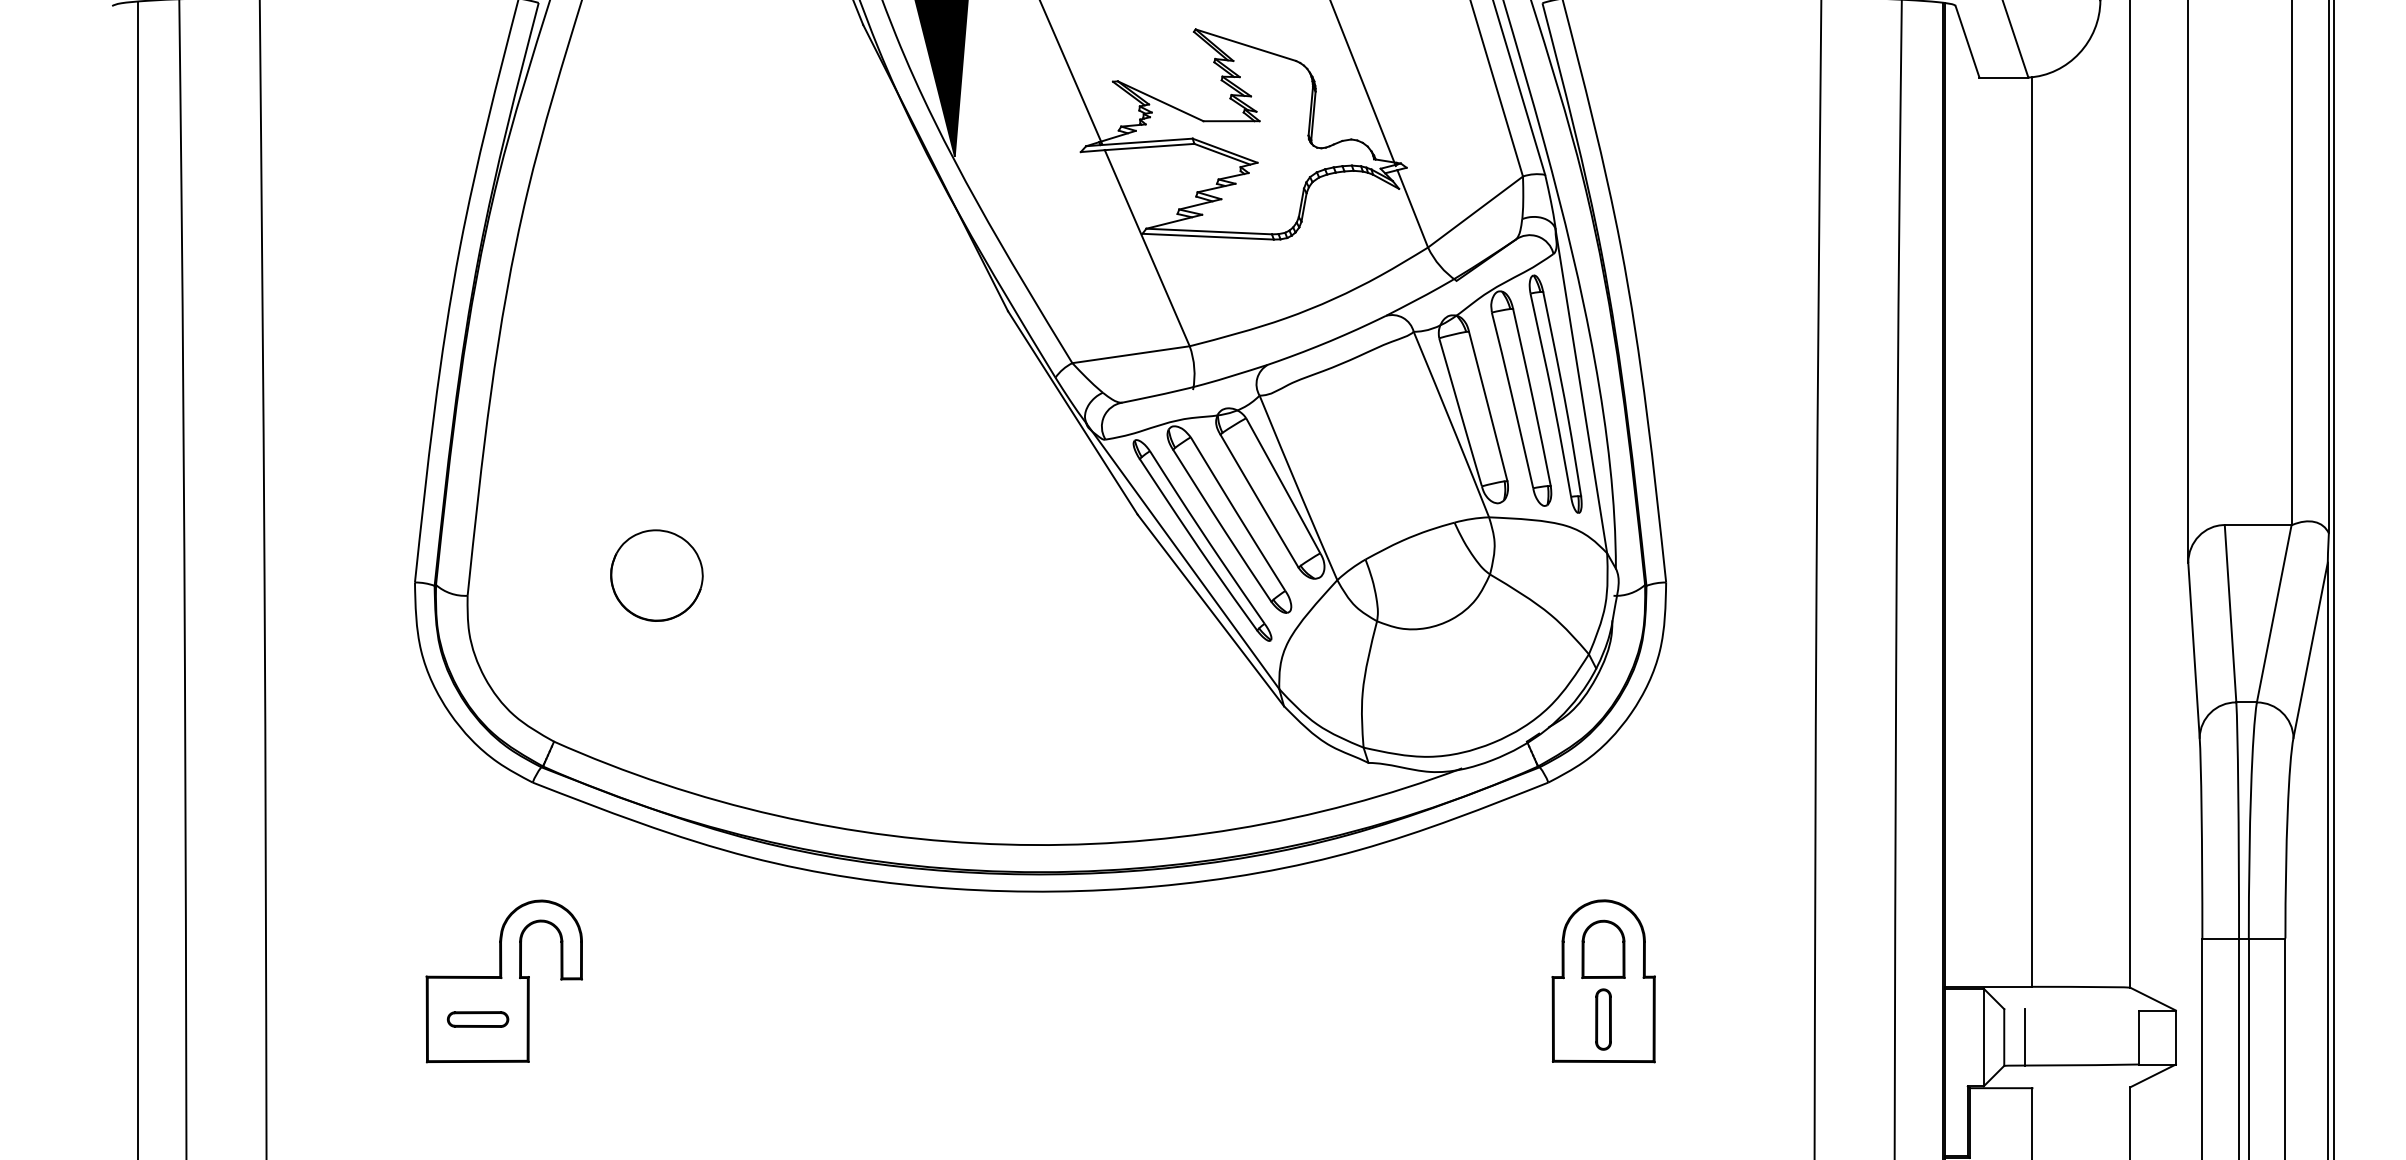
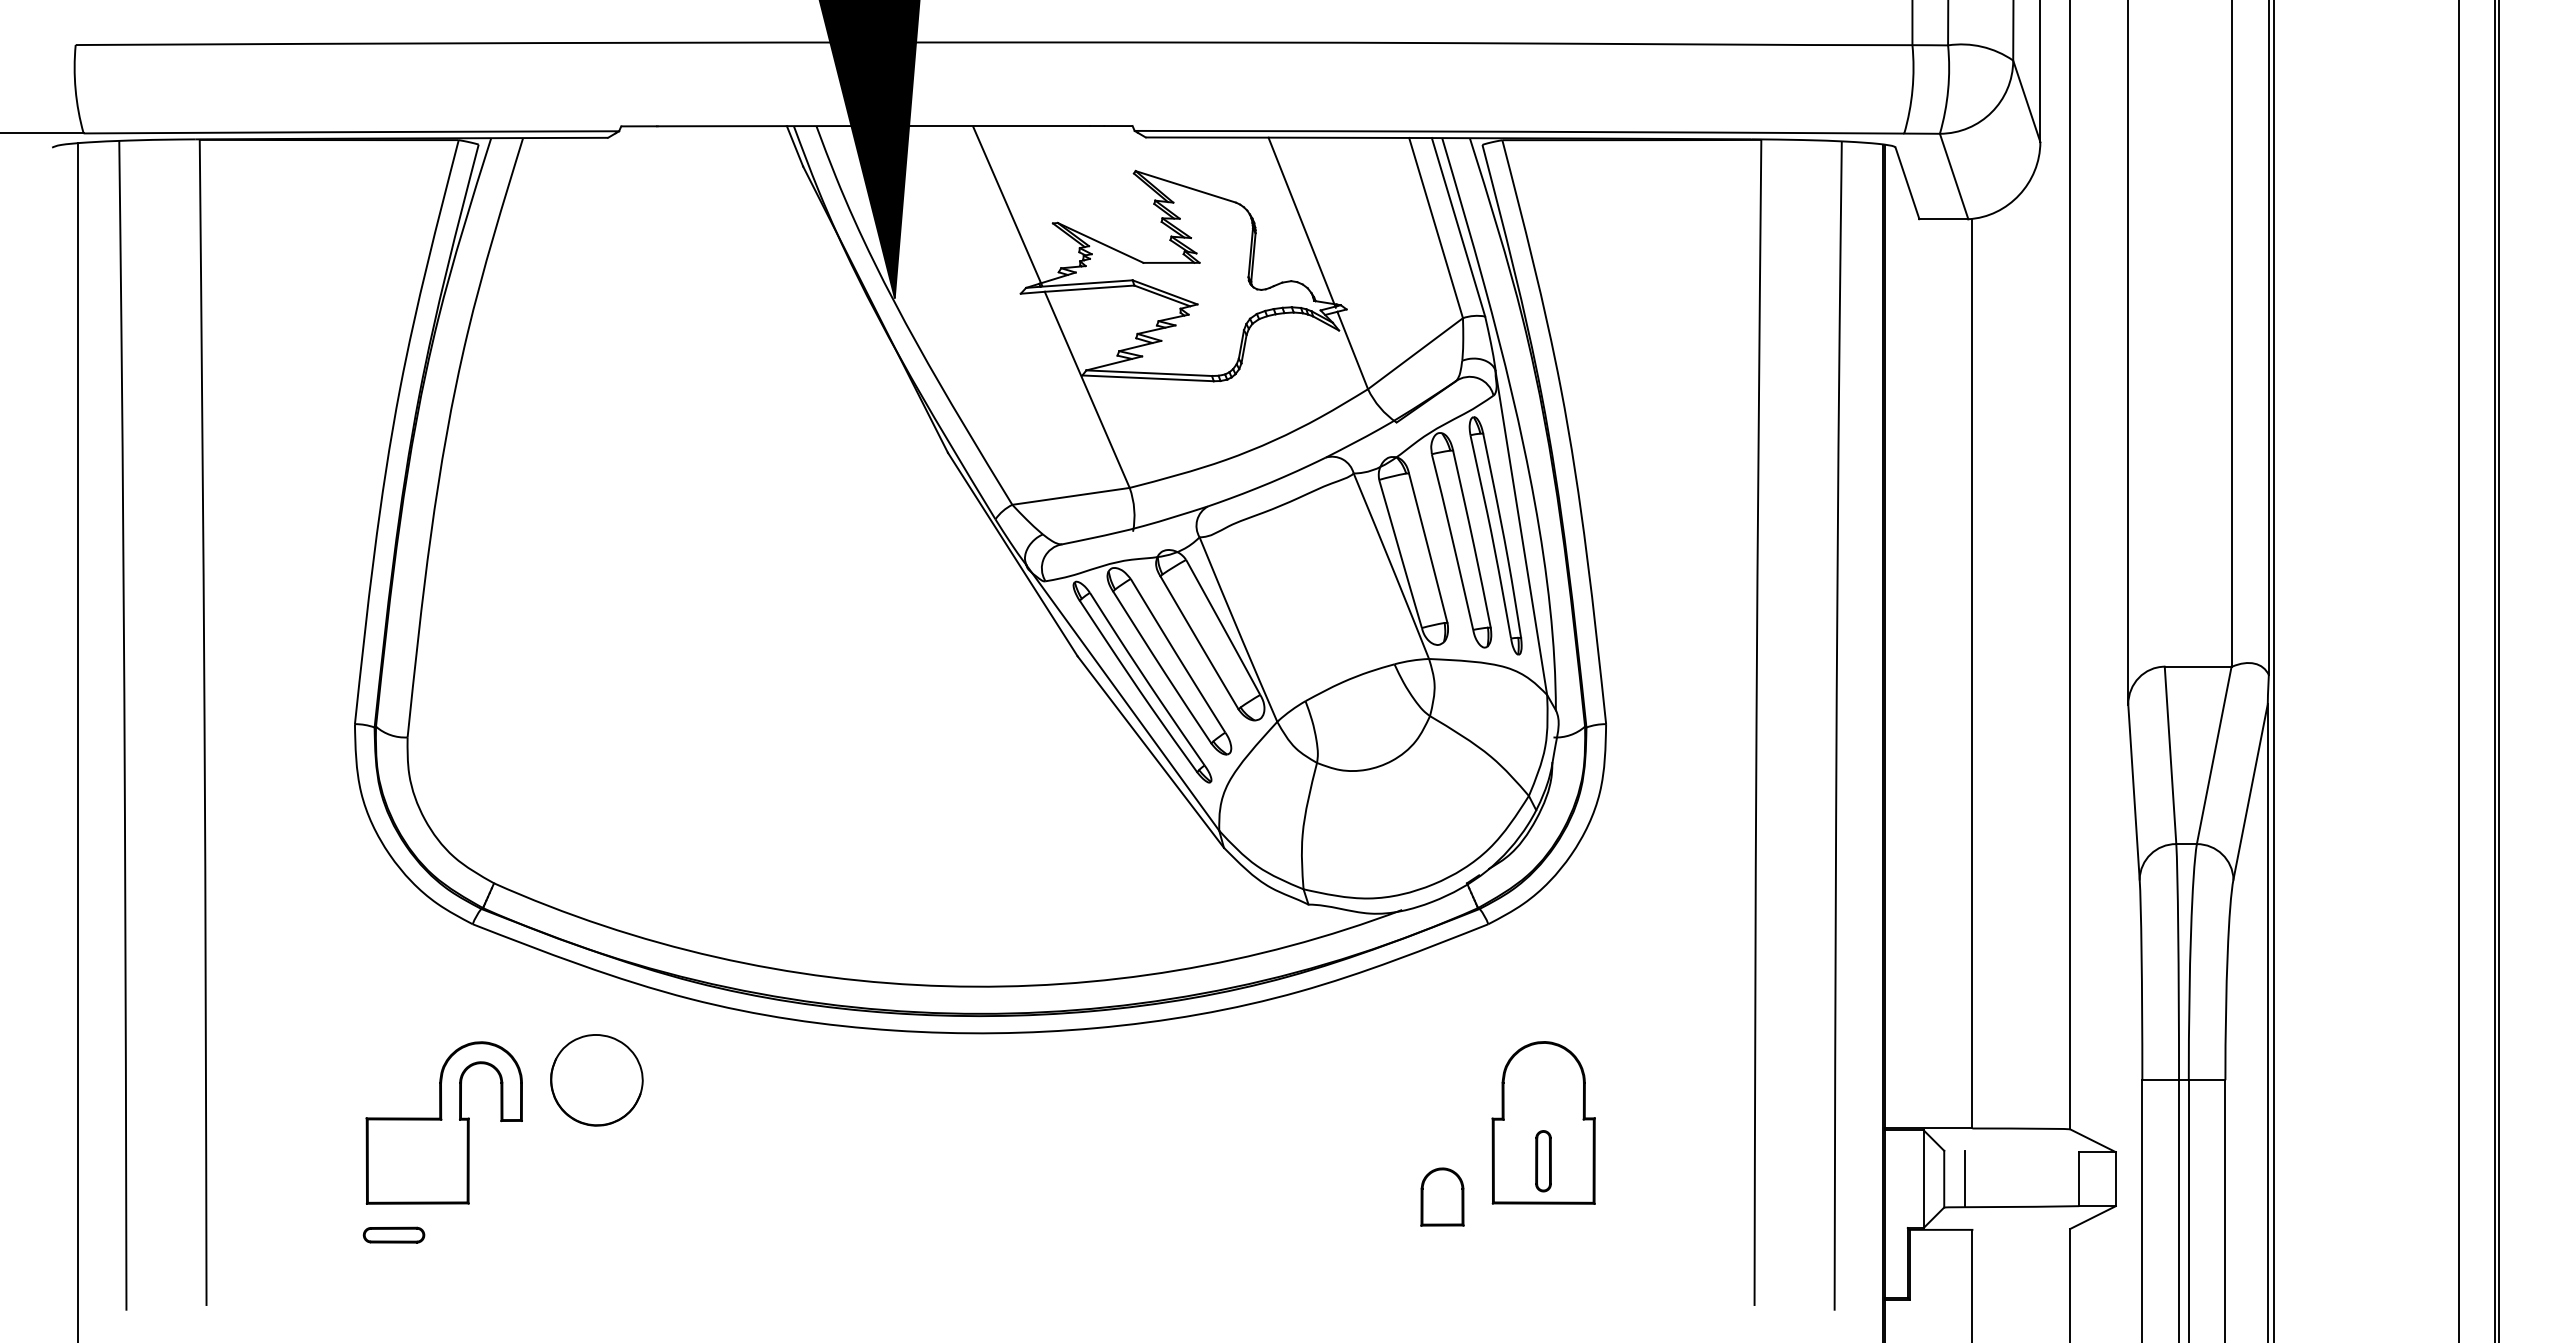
part: (656, 575) -> (596, 1080), moved
part: (1603, 948) -> (1442, 1196), moved
part: (477, 1018) -> (393, 1234), moved

